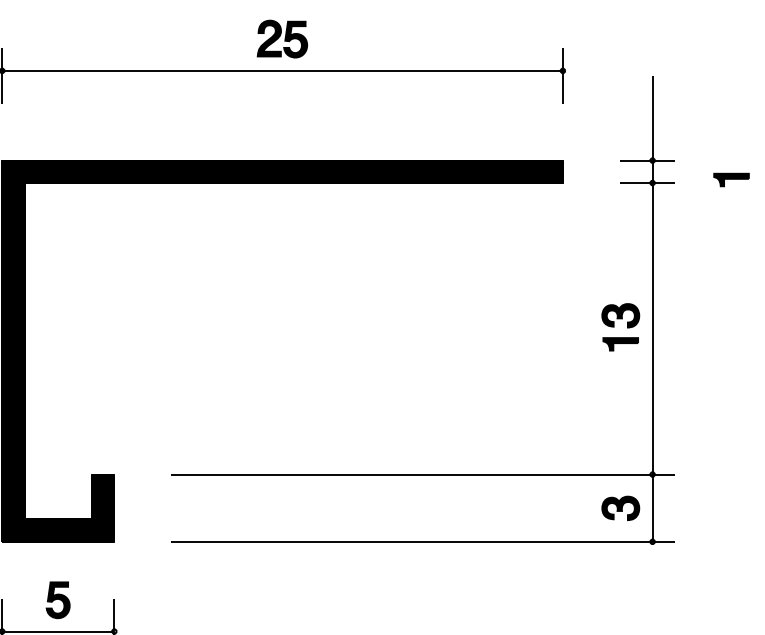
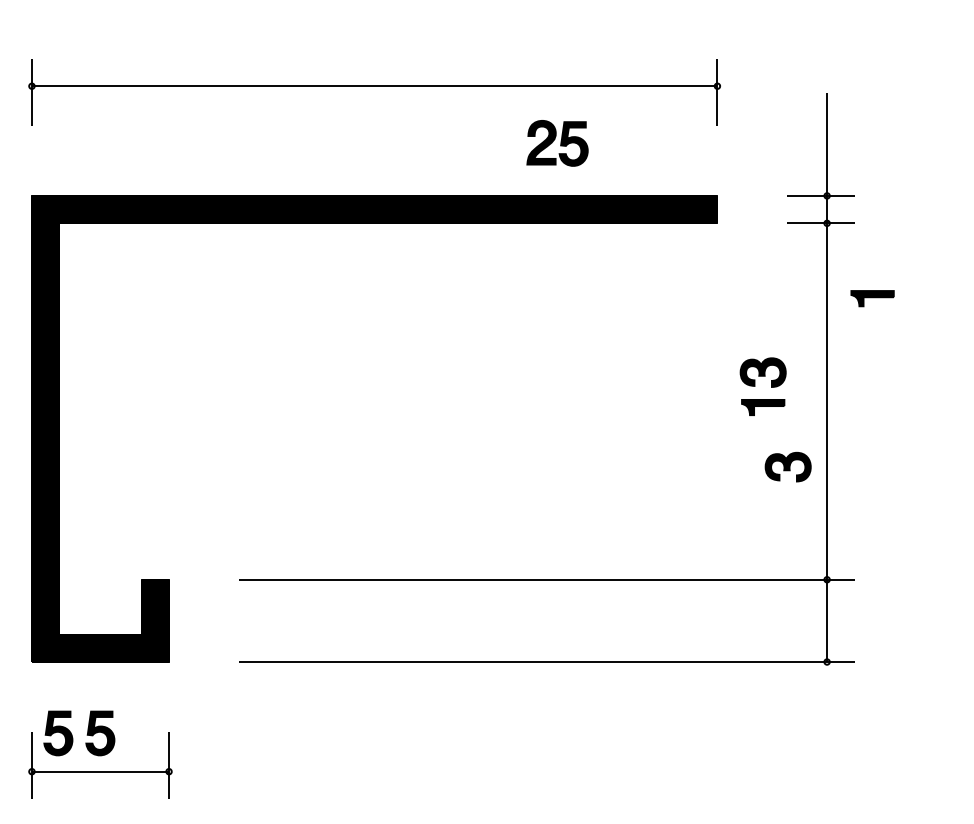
part: (282, 39) -> (557, 143), moved
part: (731, 179) -> (872, 298), moved
part: (614, 327) -> (755, 386), moved
part: (620, 507) -> (787, 466), moved
part: (23, 600) -> (58, 733), added

